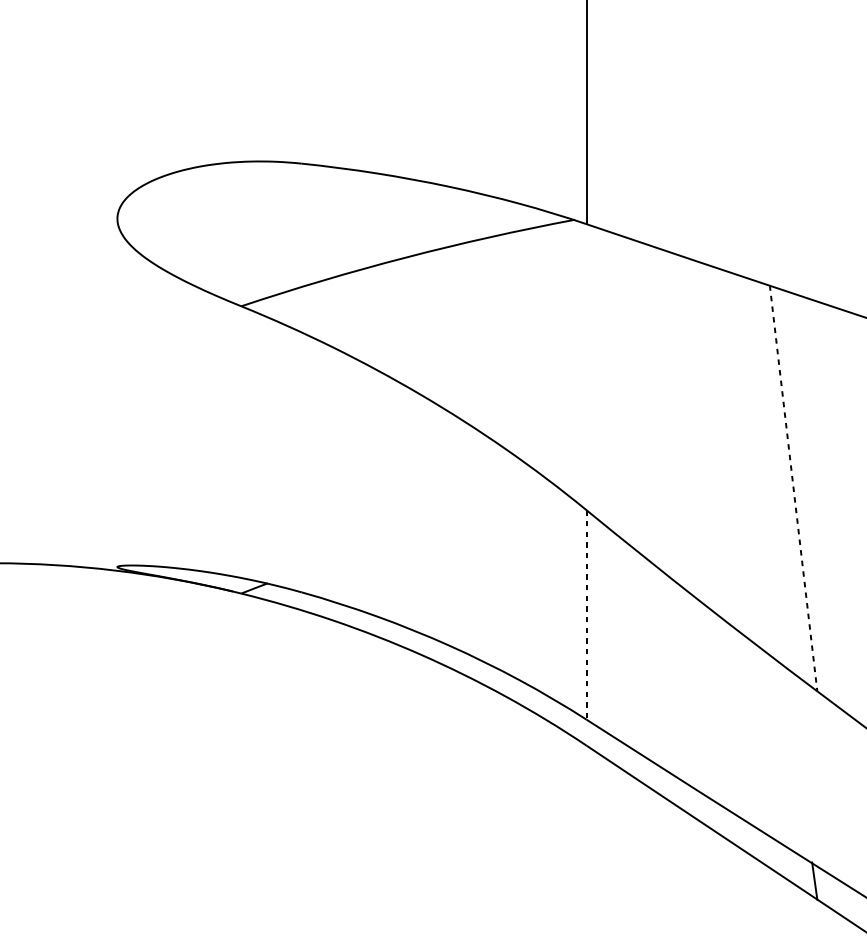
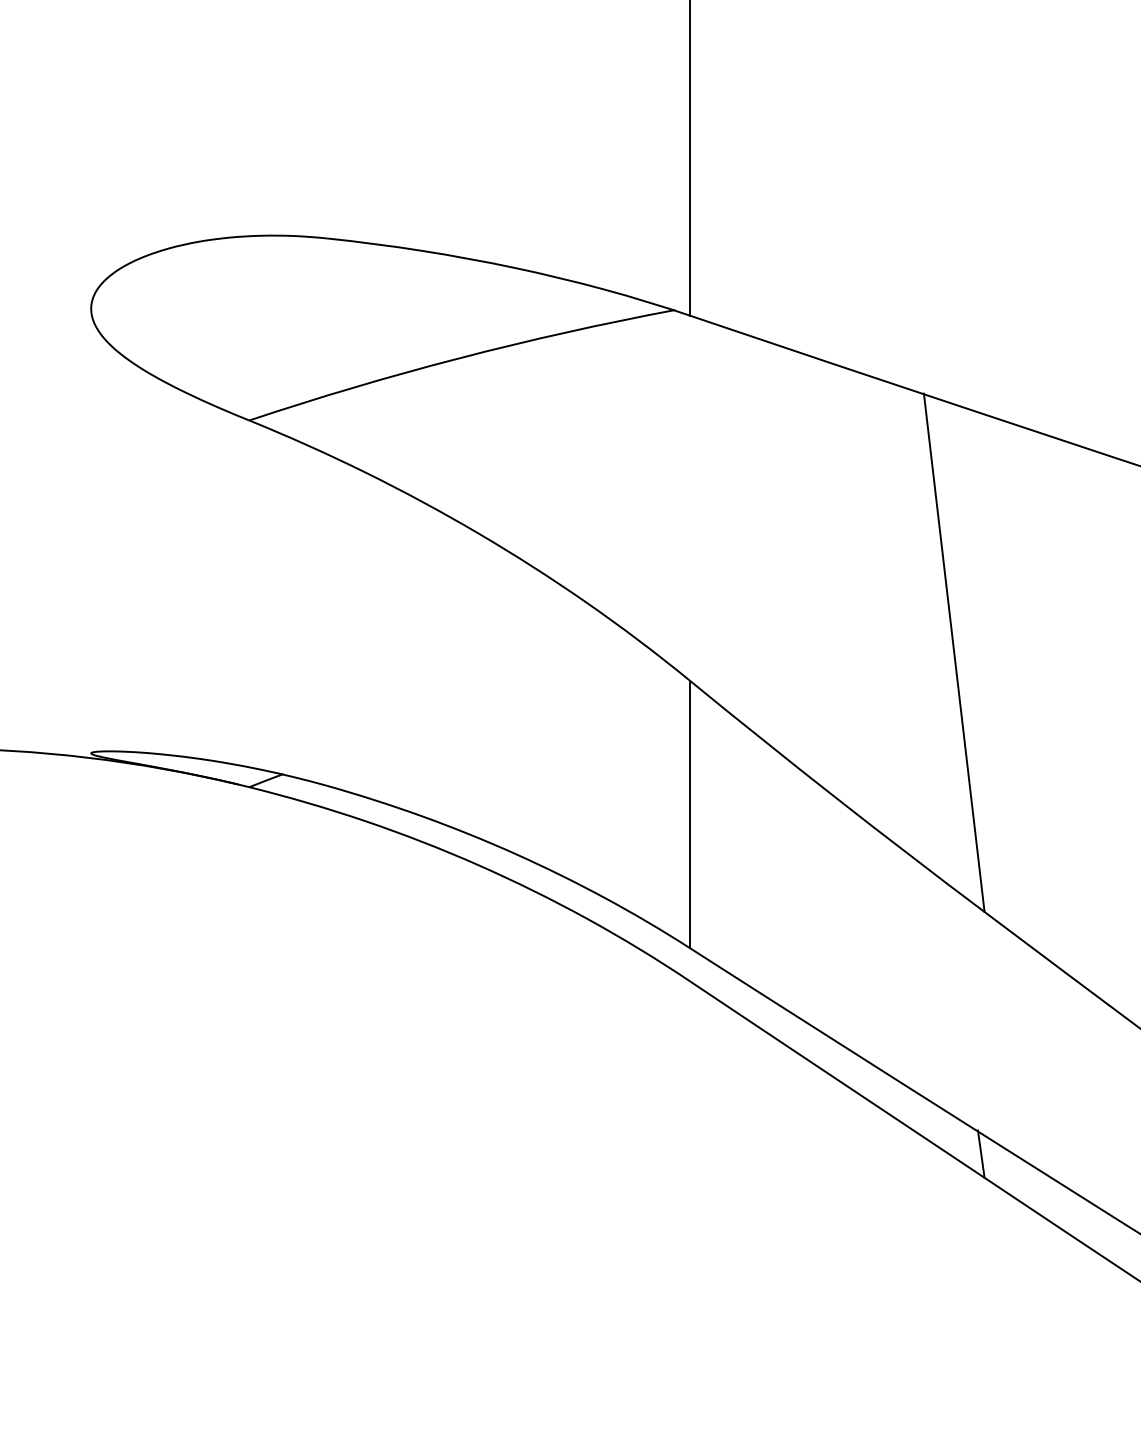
line: (793, 488) -> (954, 652), dashed -> solid
line: (586, 614) -> (690, 814), dashed -> solid

